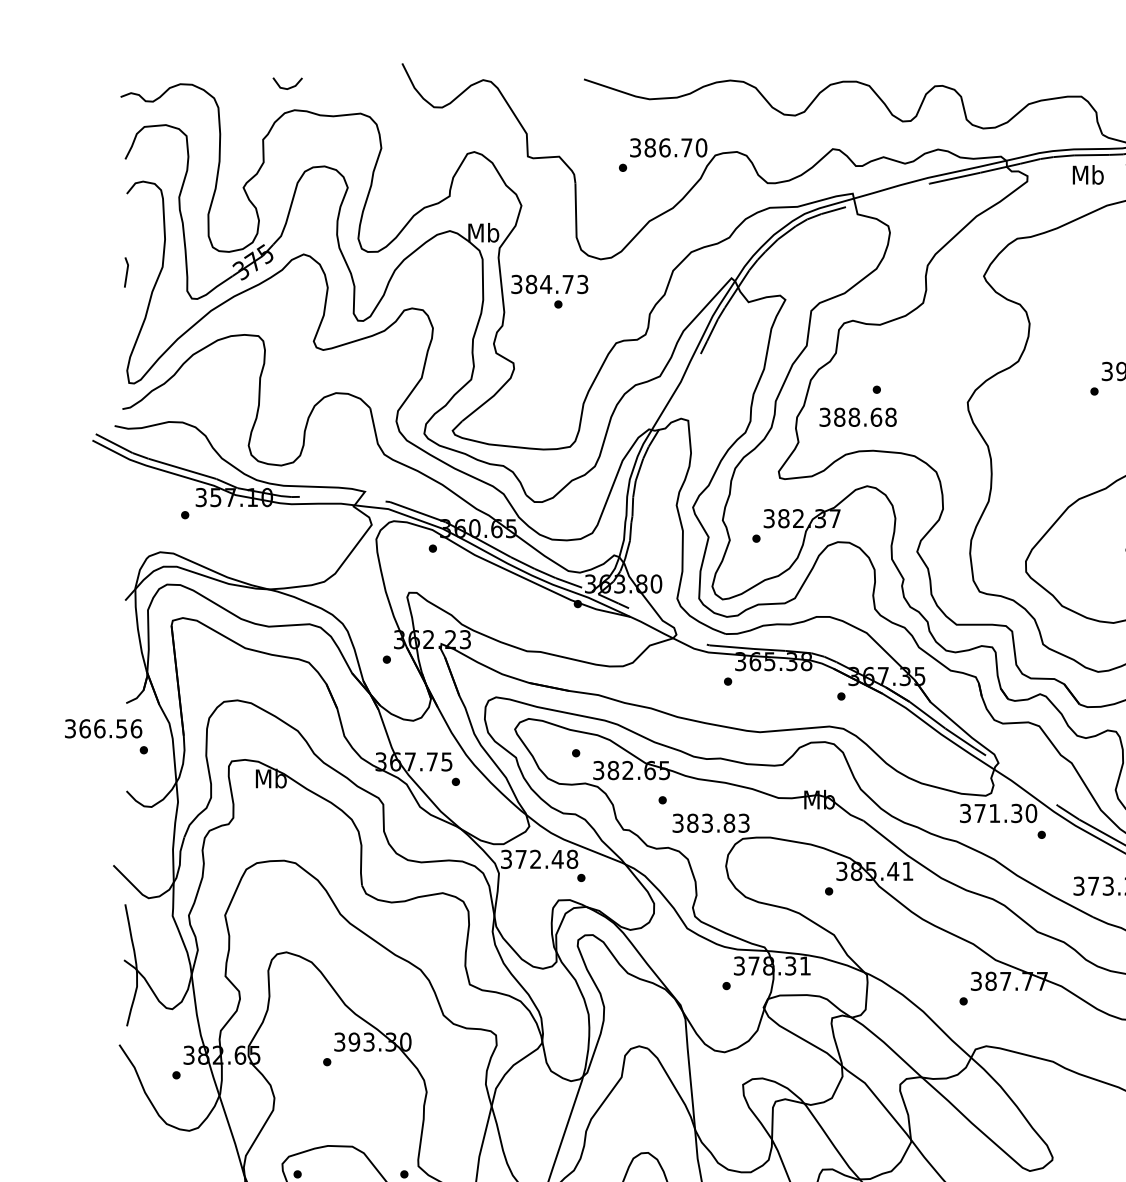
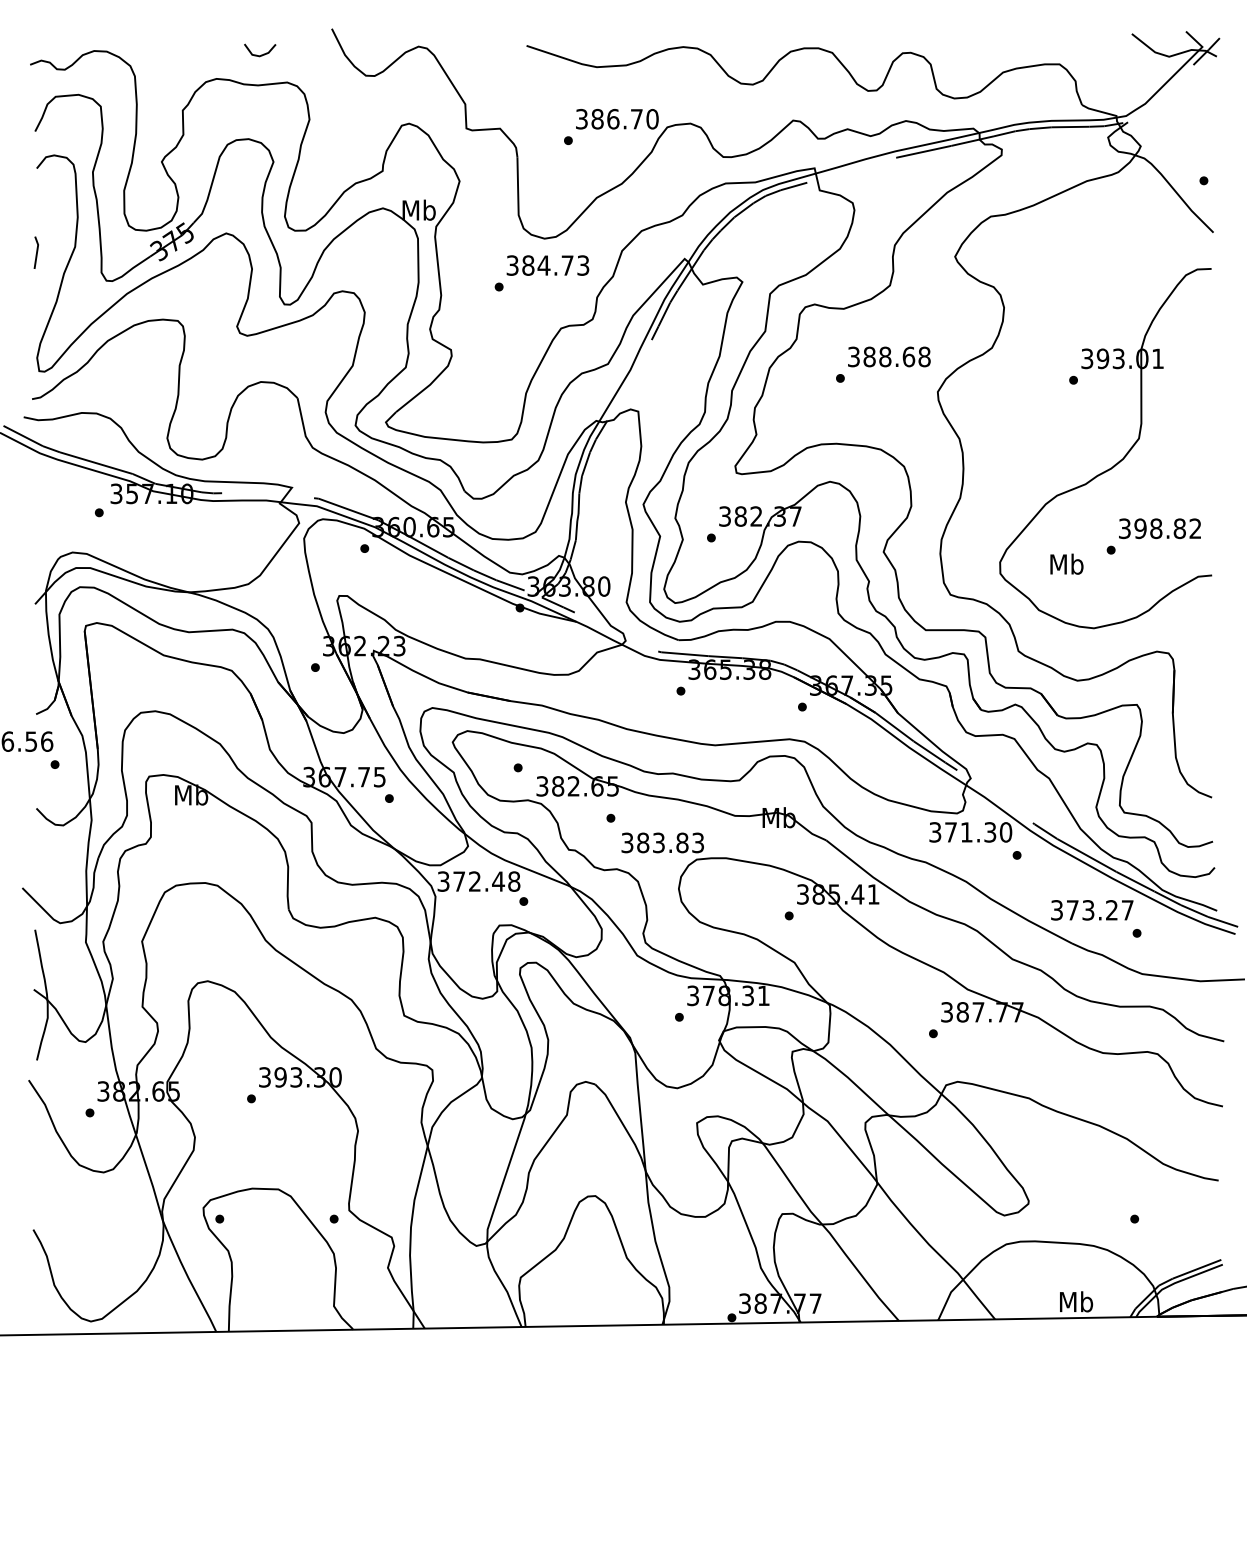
line: (288, 87) -> (261, 54), moved
text: (1087, 174) -> (1066, 563), moved
text: (549, 284) -> (547, 265), moved
text: (858, 416) -> (889, 356), moved

